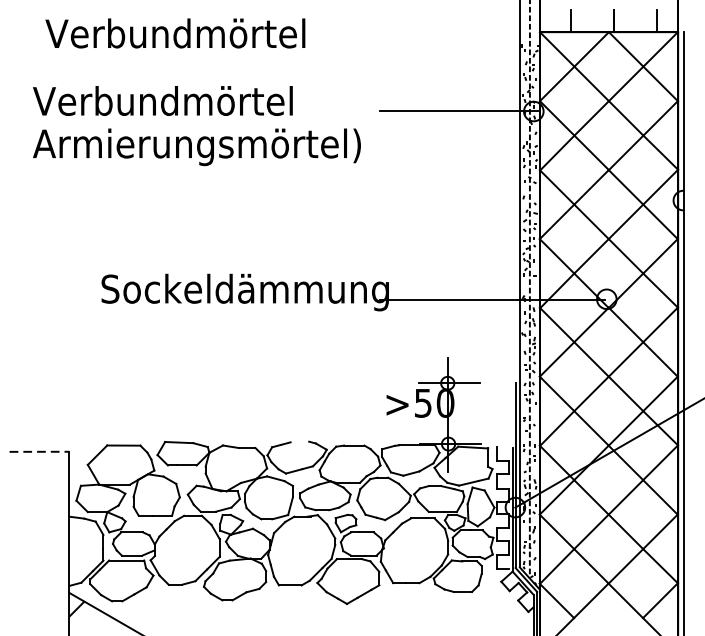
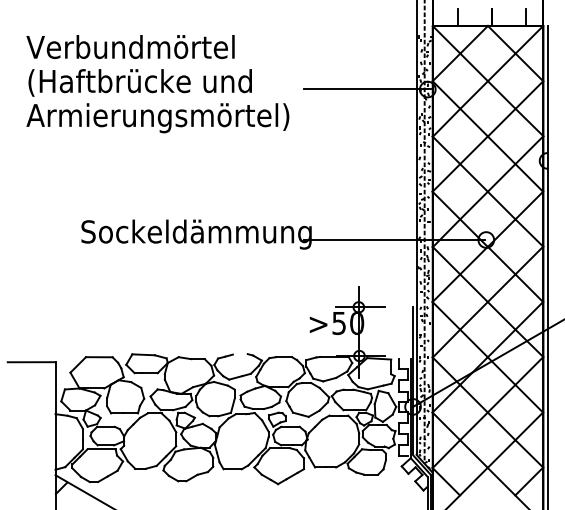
text: (175, 32) -> (130, 46), moved
text: (172, 102) -> (138, 82), Verbundmörtel -> (Haftbrücke und
line: (39, 452) -> (31, 362), dashed -> solid

